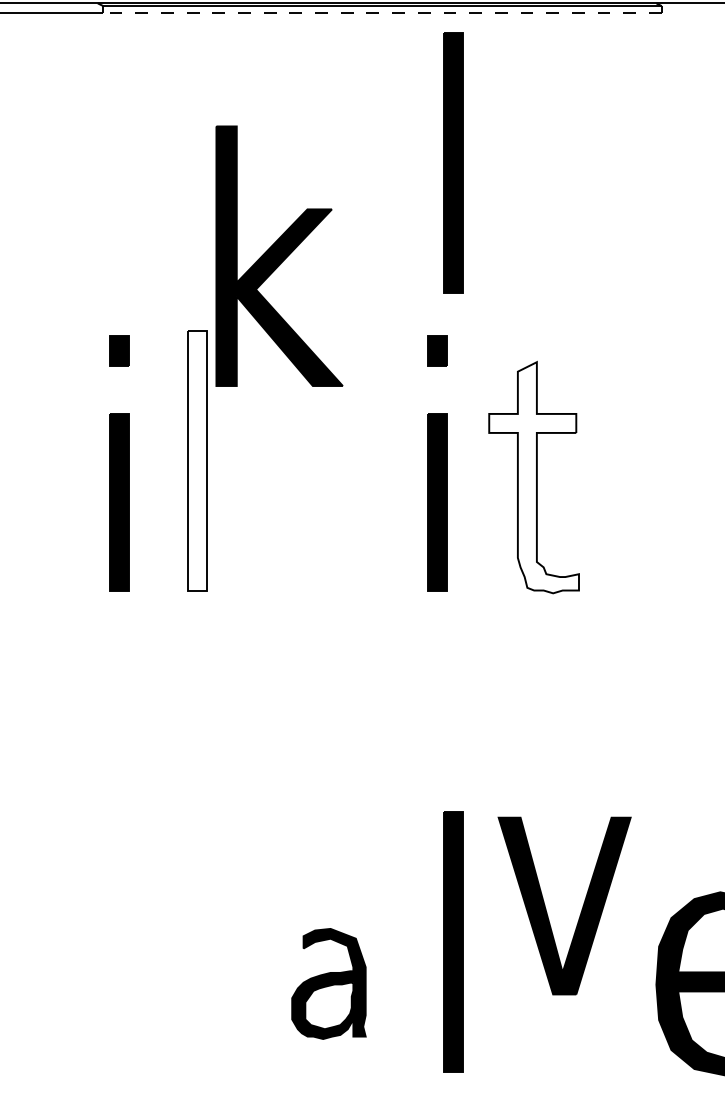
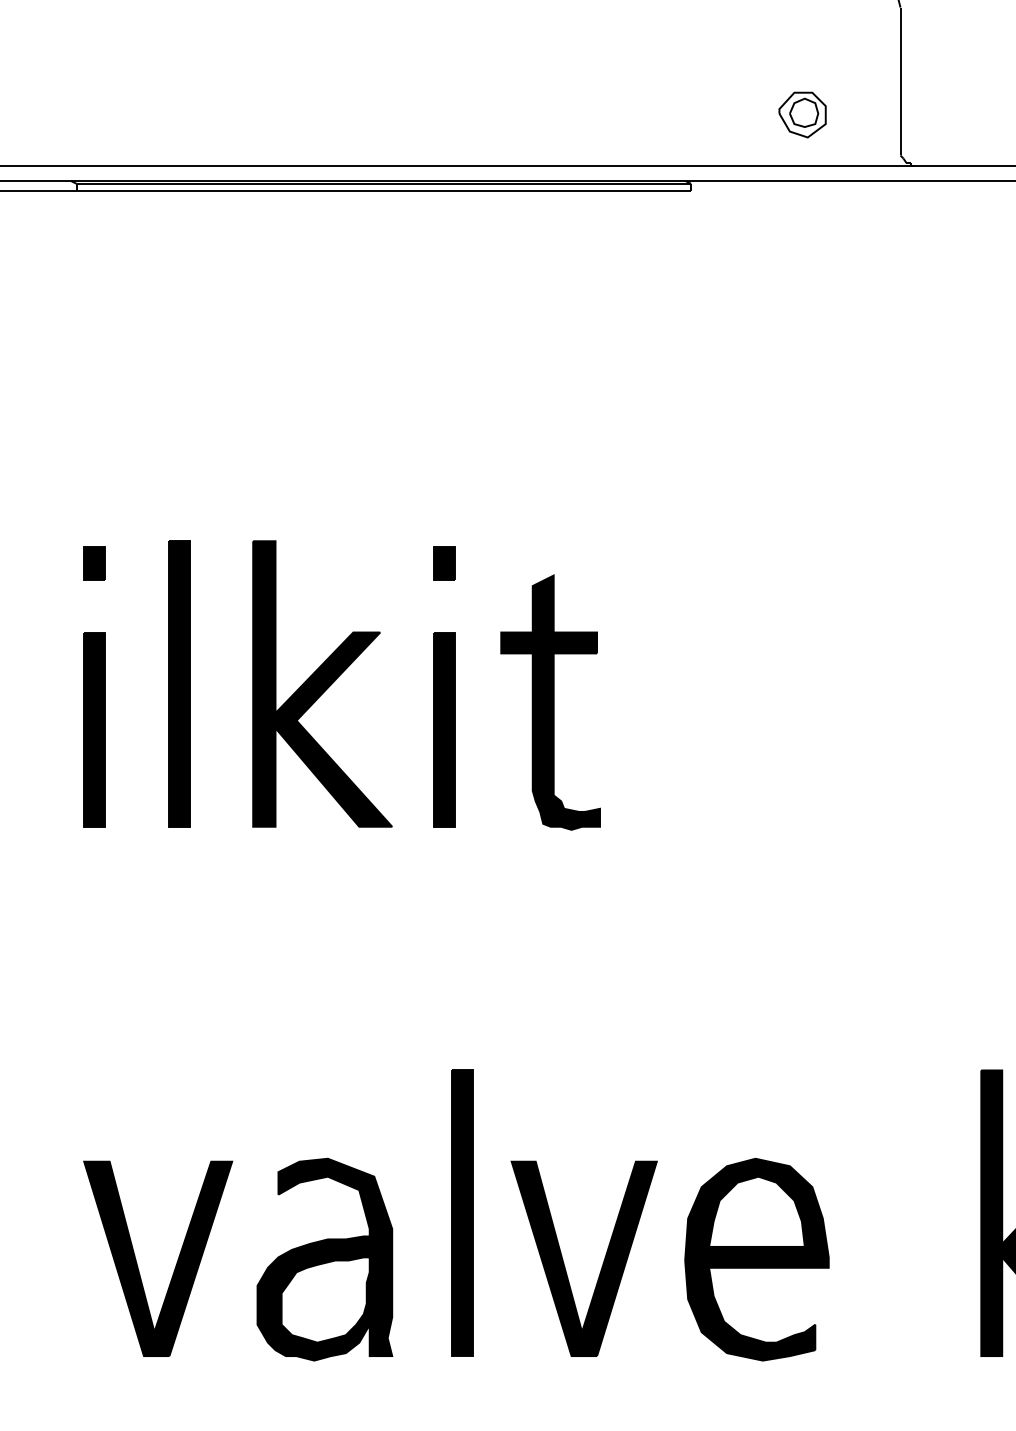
line: (382, 13) -> (383, 191), dashed -> solid
part: (453, 162) -> (462, 355), removed
part: (279, 255) -> (322, 683), moved
fill: (196, 460) -> (179, 683), added
fill: (533, 477) -> (550, 702), added
part: (546, 909) -> (564, 1262), moved
part: (328, 983) -> (324, 1259), size x1.67
part: (193, 989) -> (175, 1265), added

